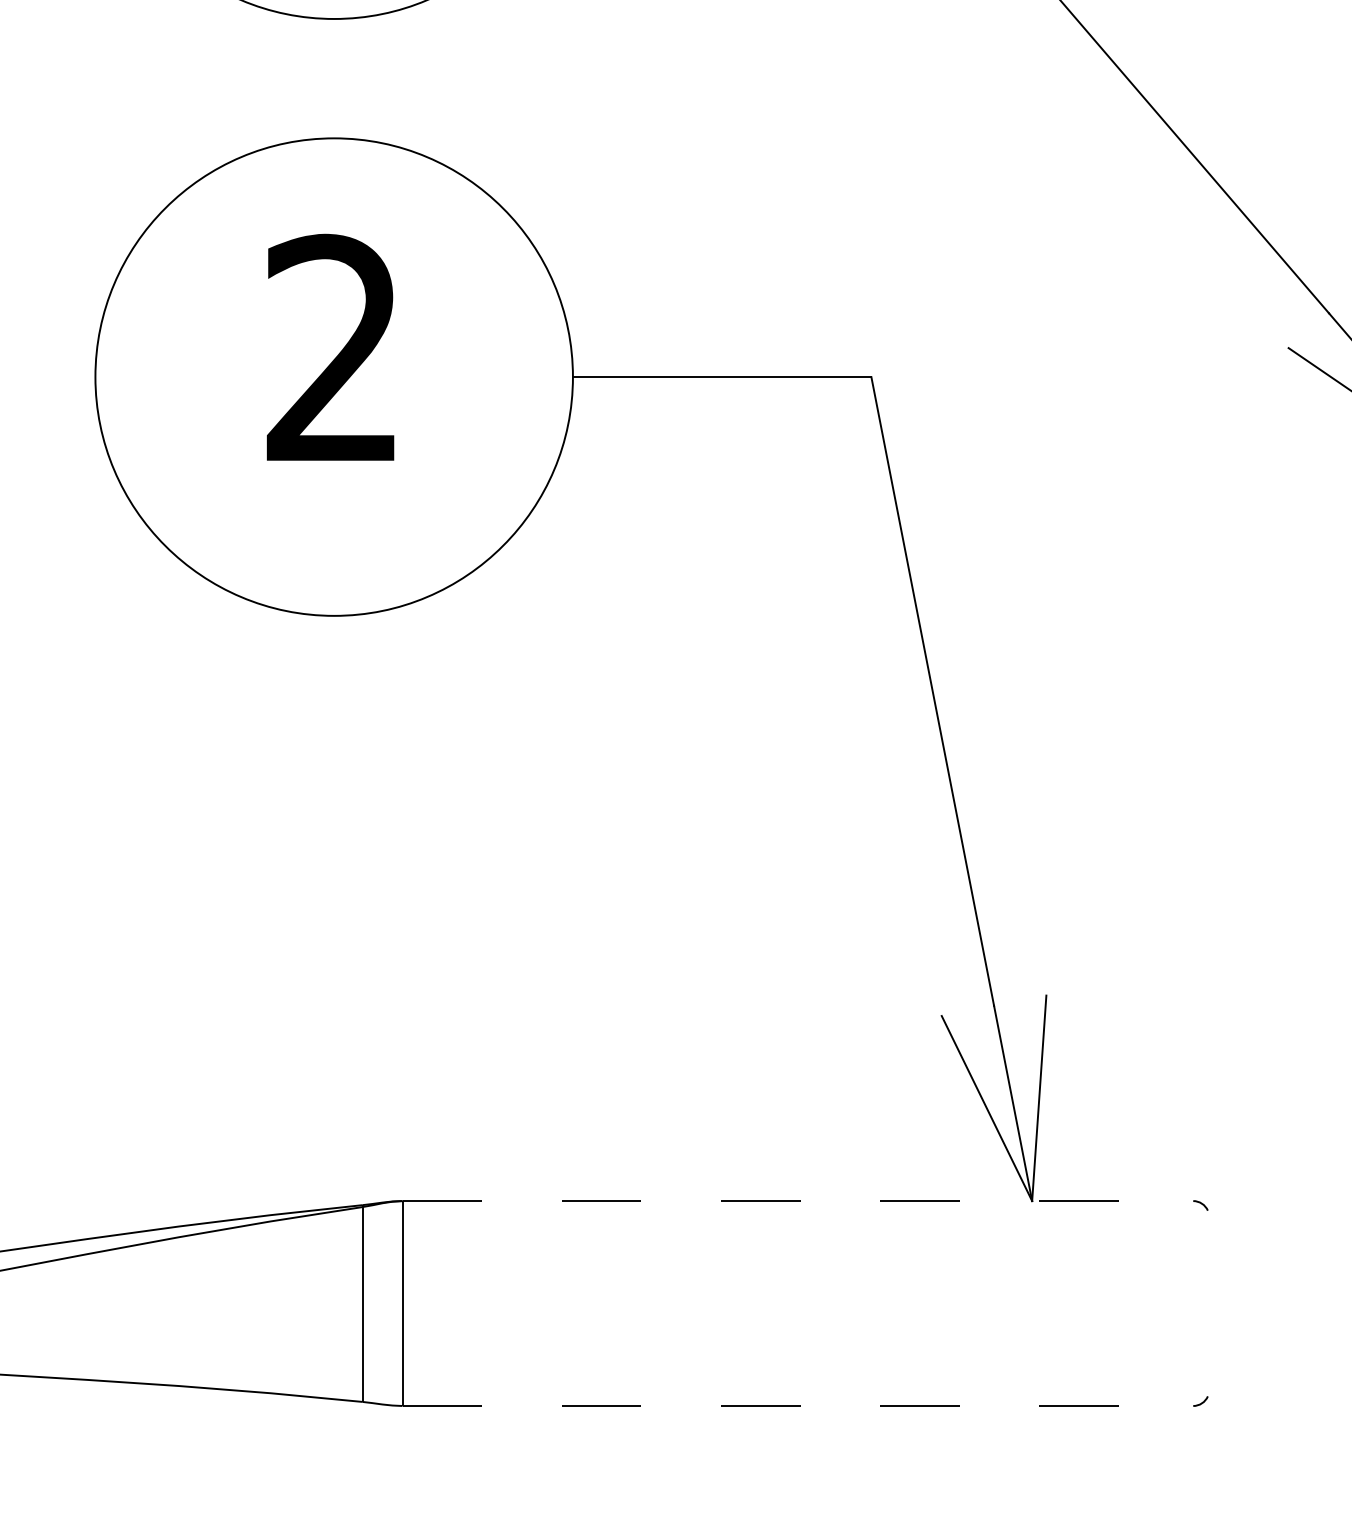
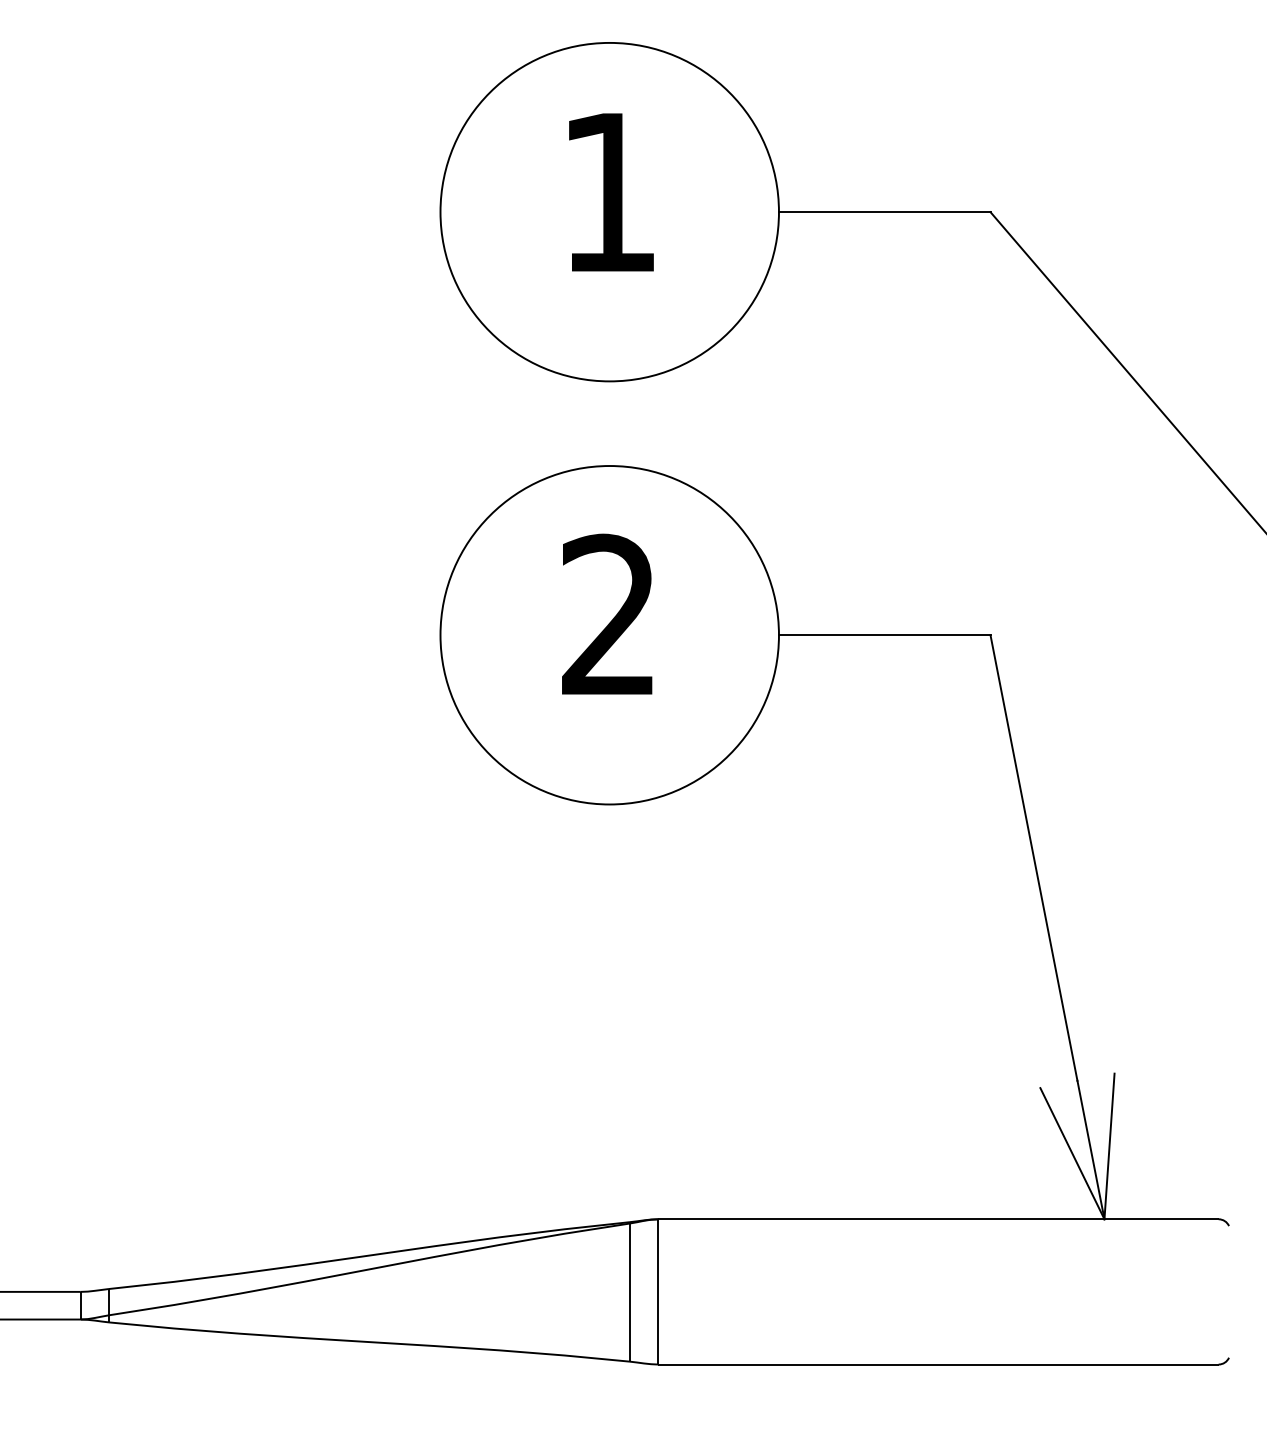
line: (798, 1201) -> (938, 1219), dashed -> solid
line: (798, 1405) -> (938, 1364), dashed -> solid

